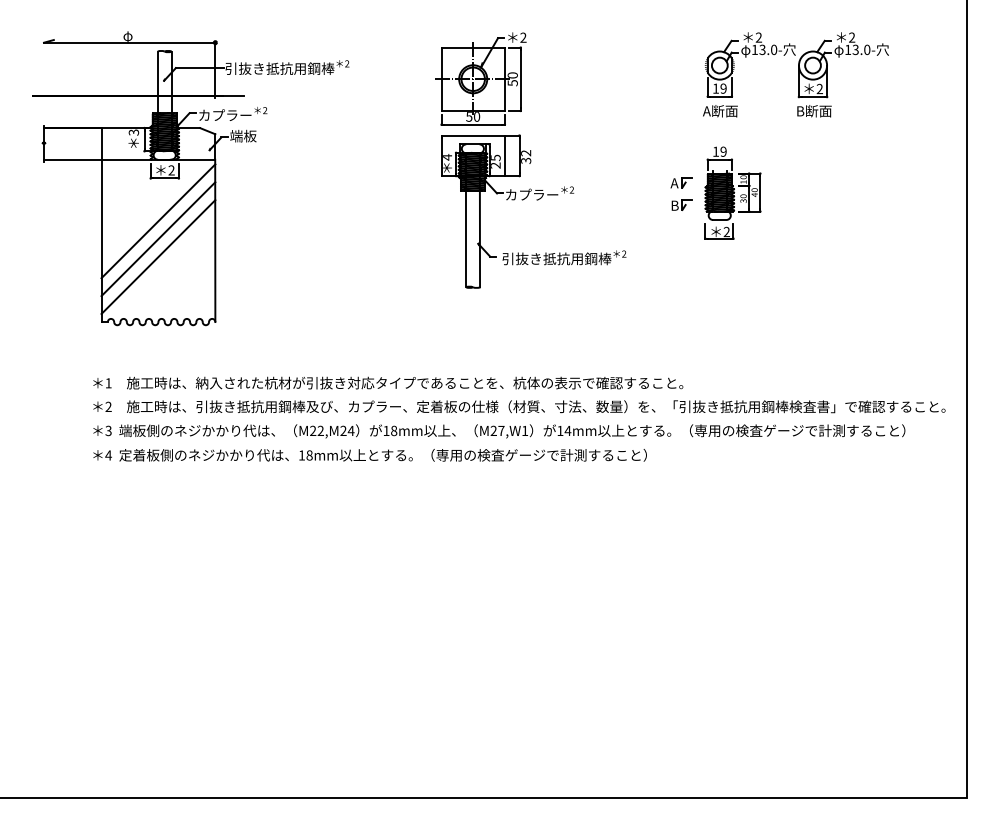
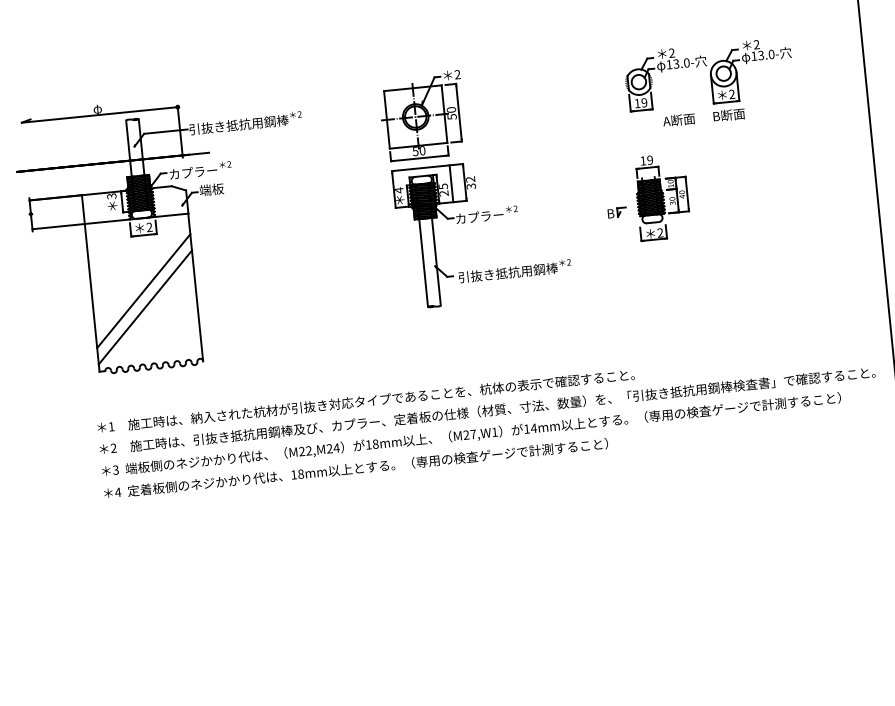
text: (720, 111) -> (679, 120), moved
part: (681, 182) -> (614, 192), removed
line: (158, 221) -> (142, 275), removed

